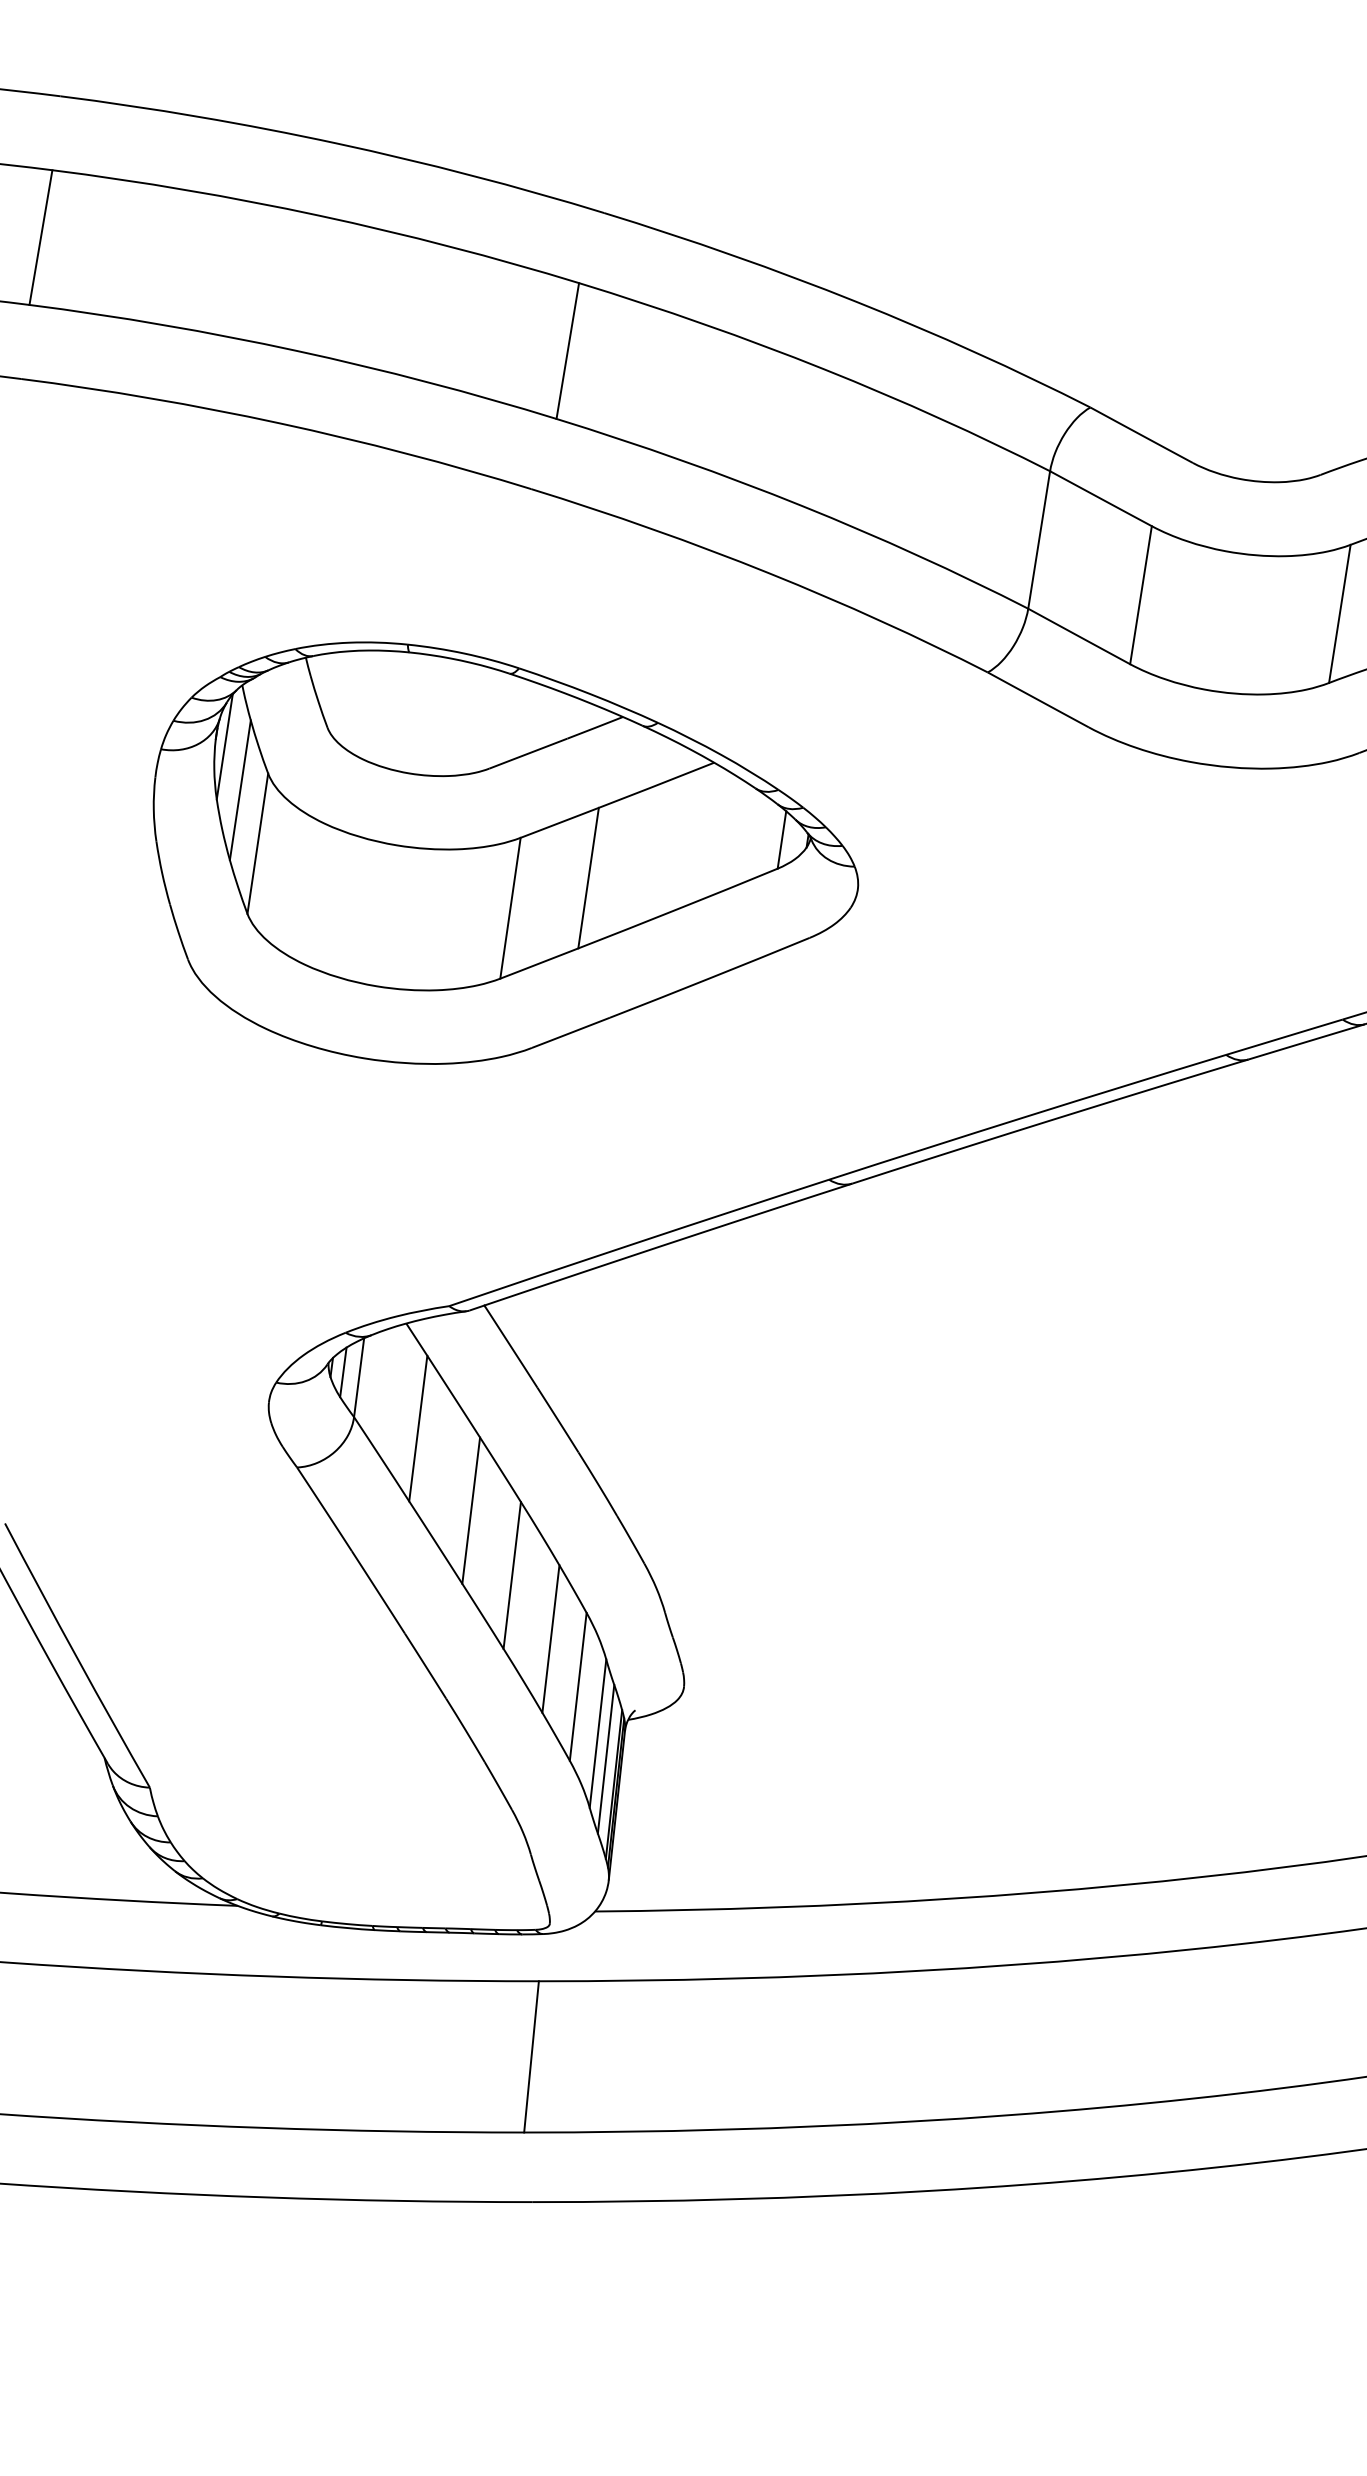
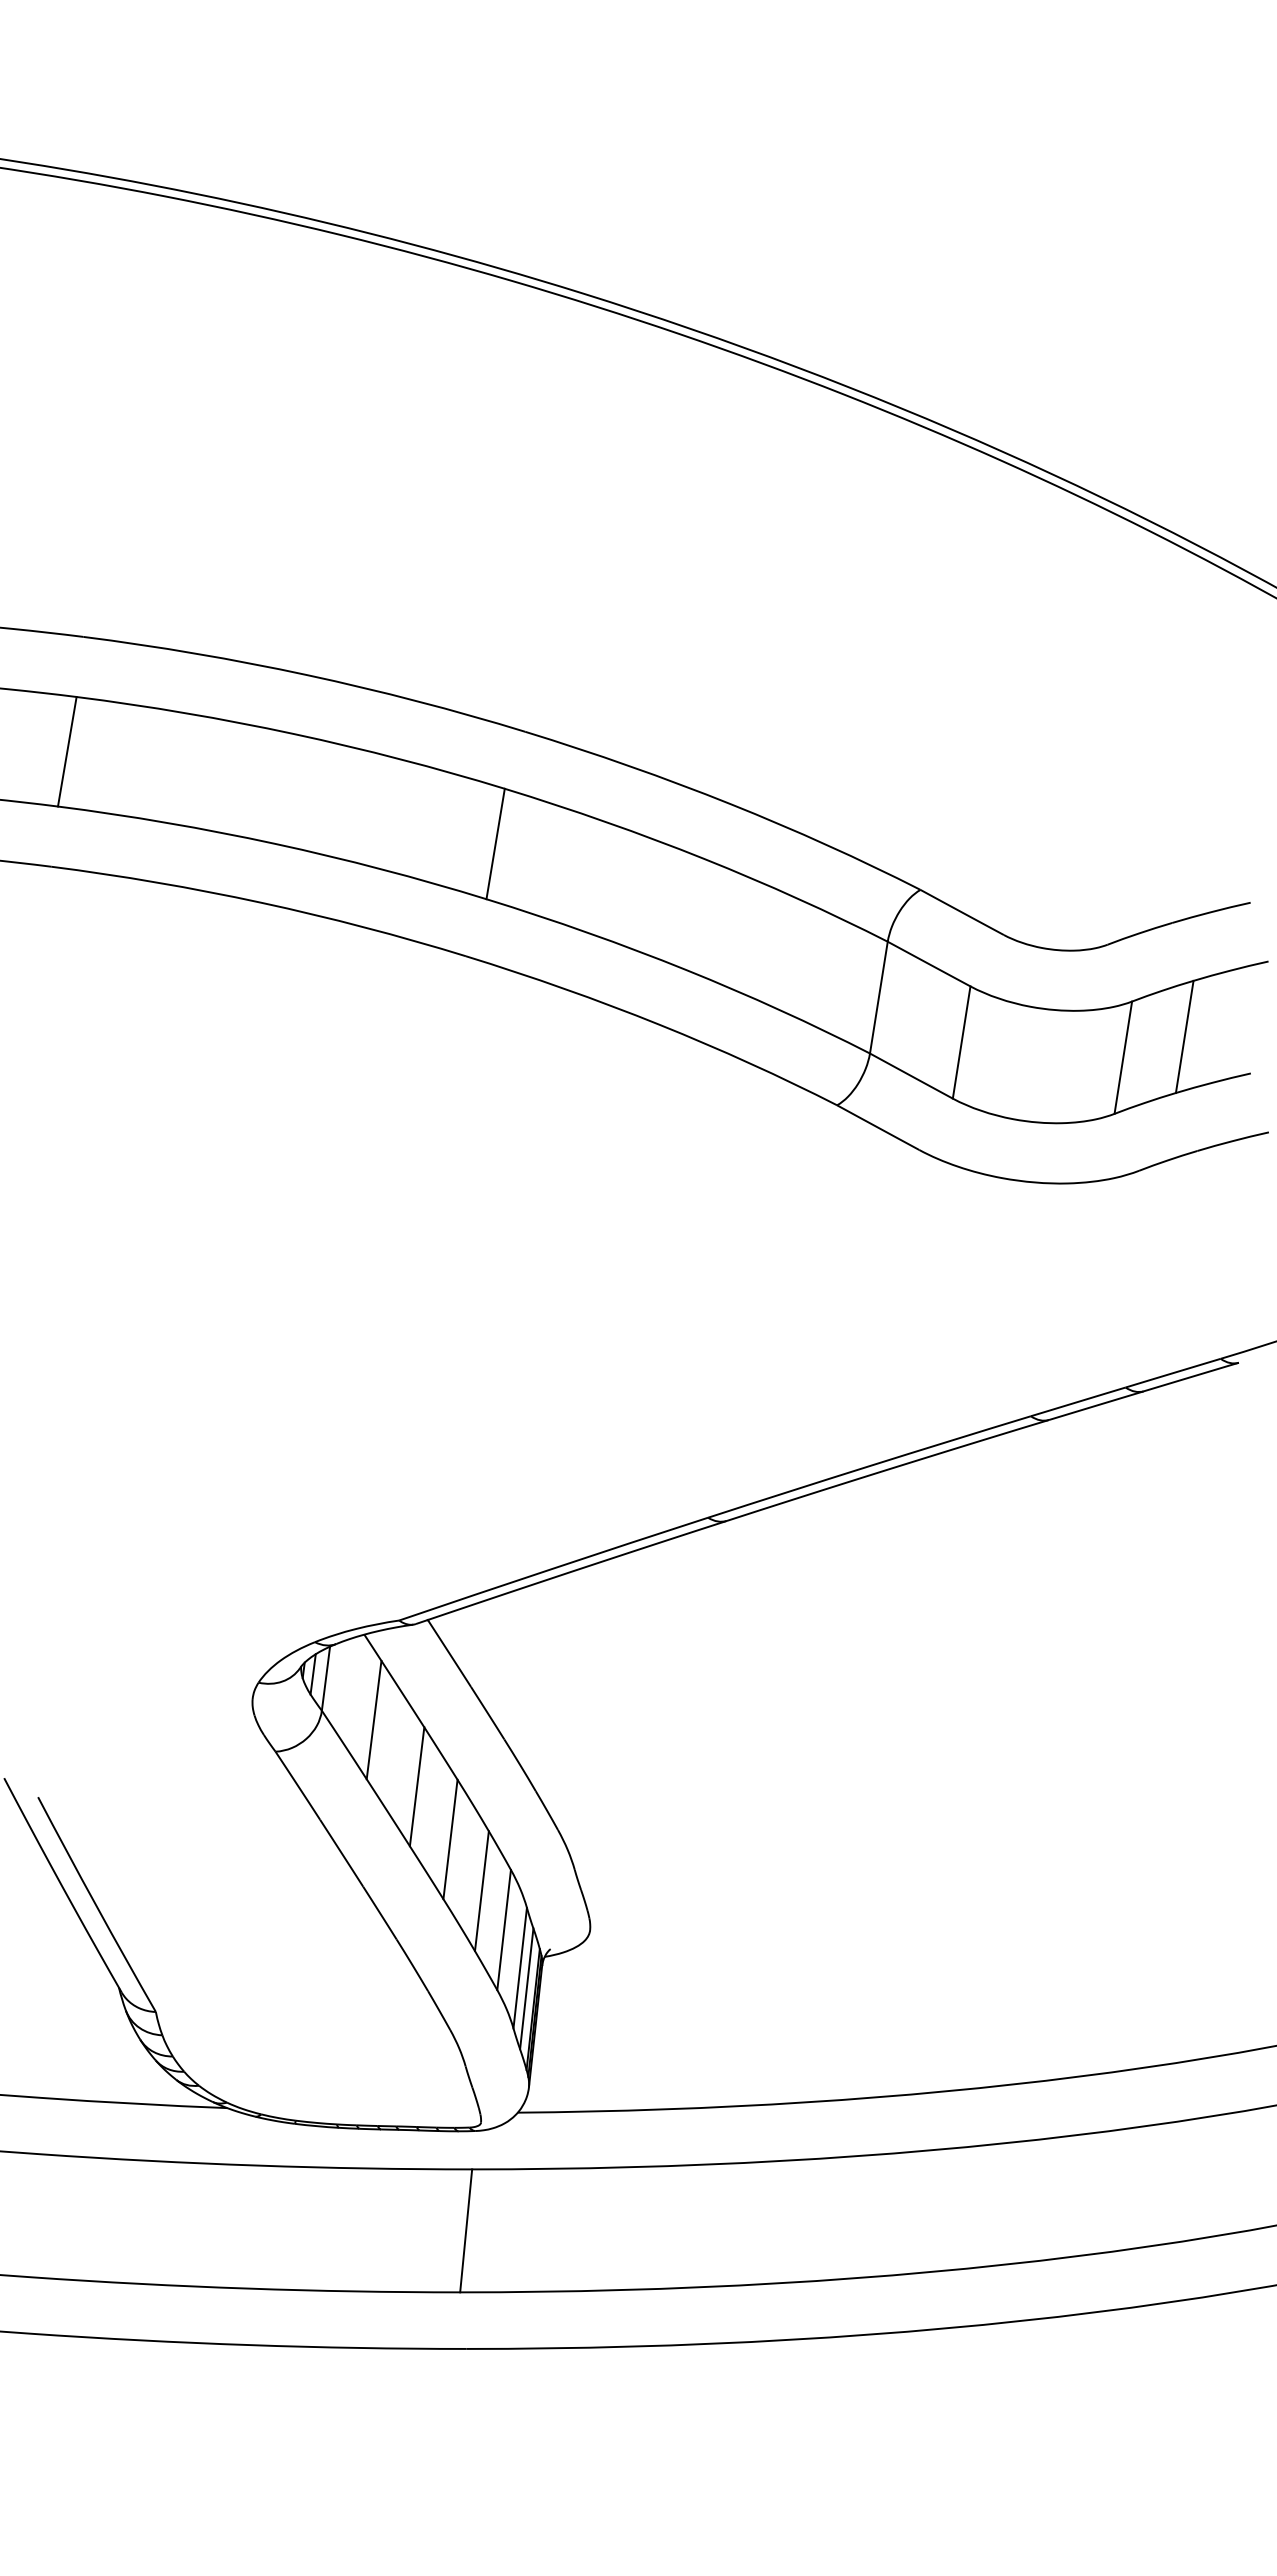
part: (506, 853) -> (445, 1252), removed

